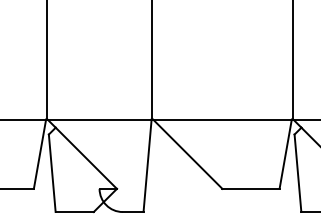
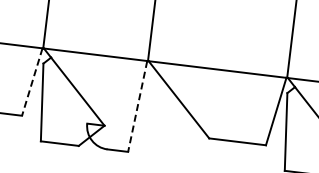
line: (39, 154) -> (31, 82), solid -> dashed
line: (147, 166) -> (137, 107), solid -> dashed

